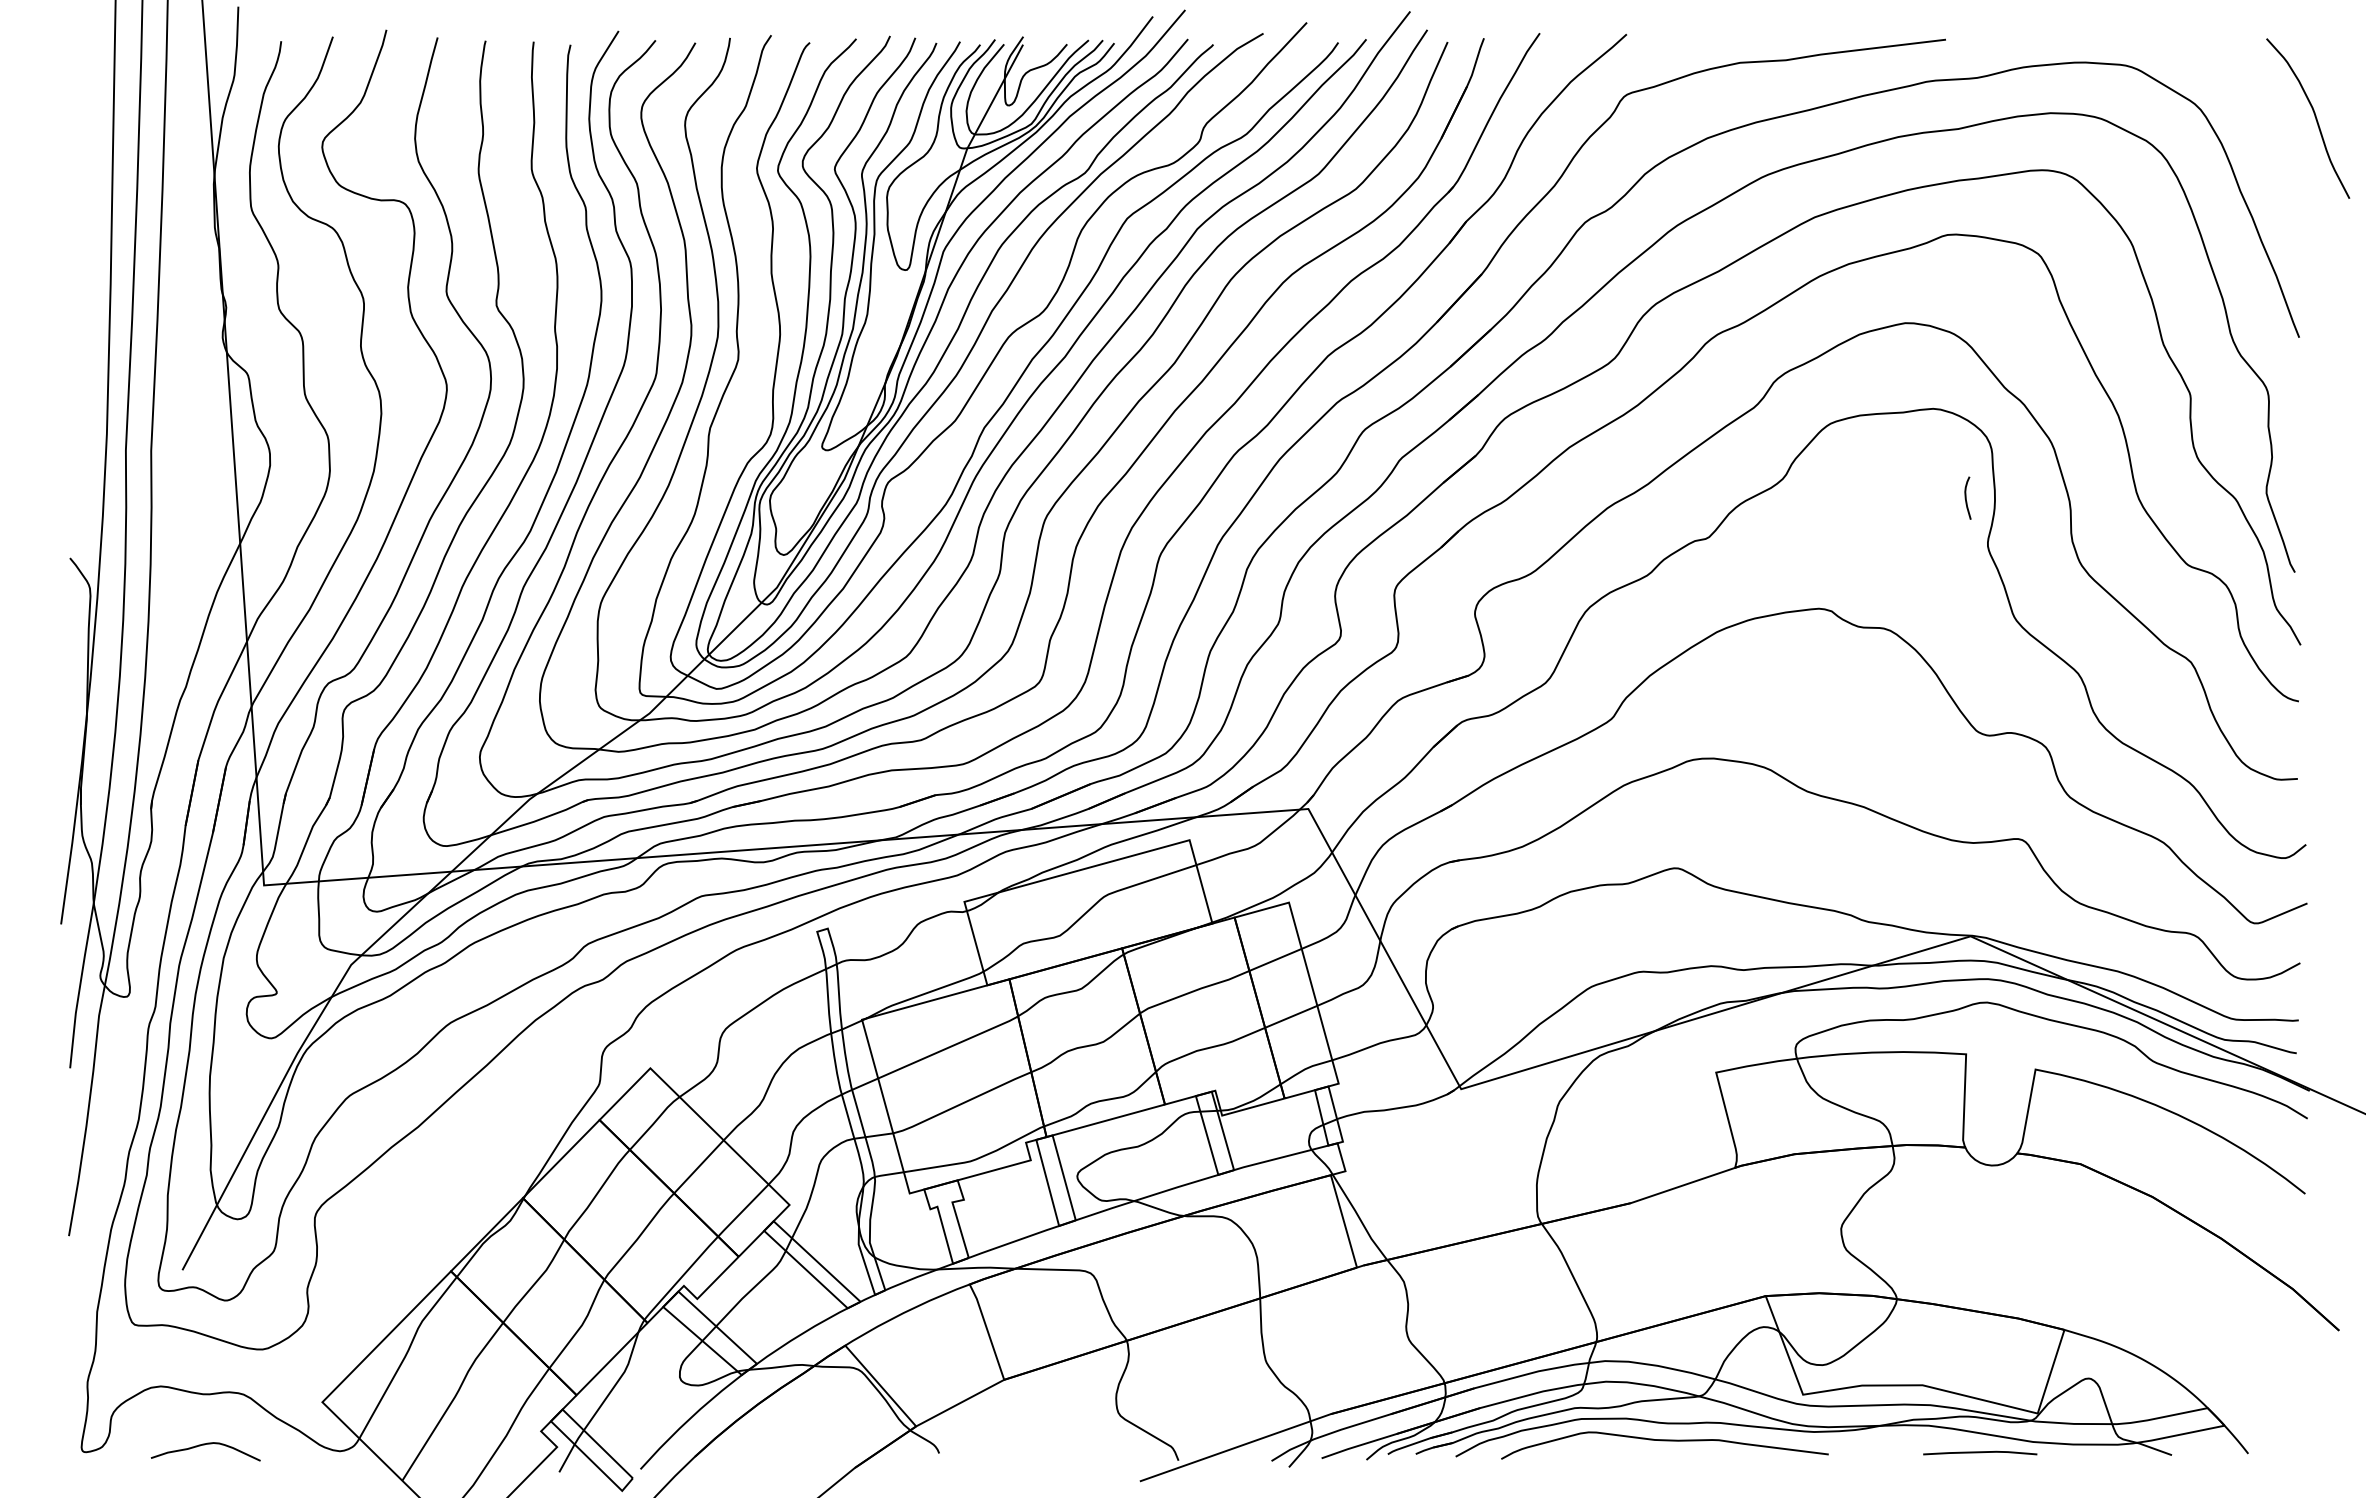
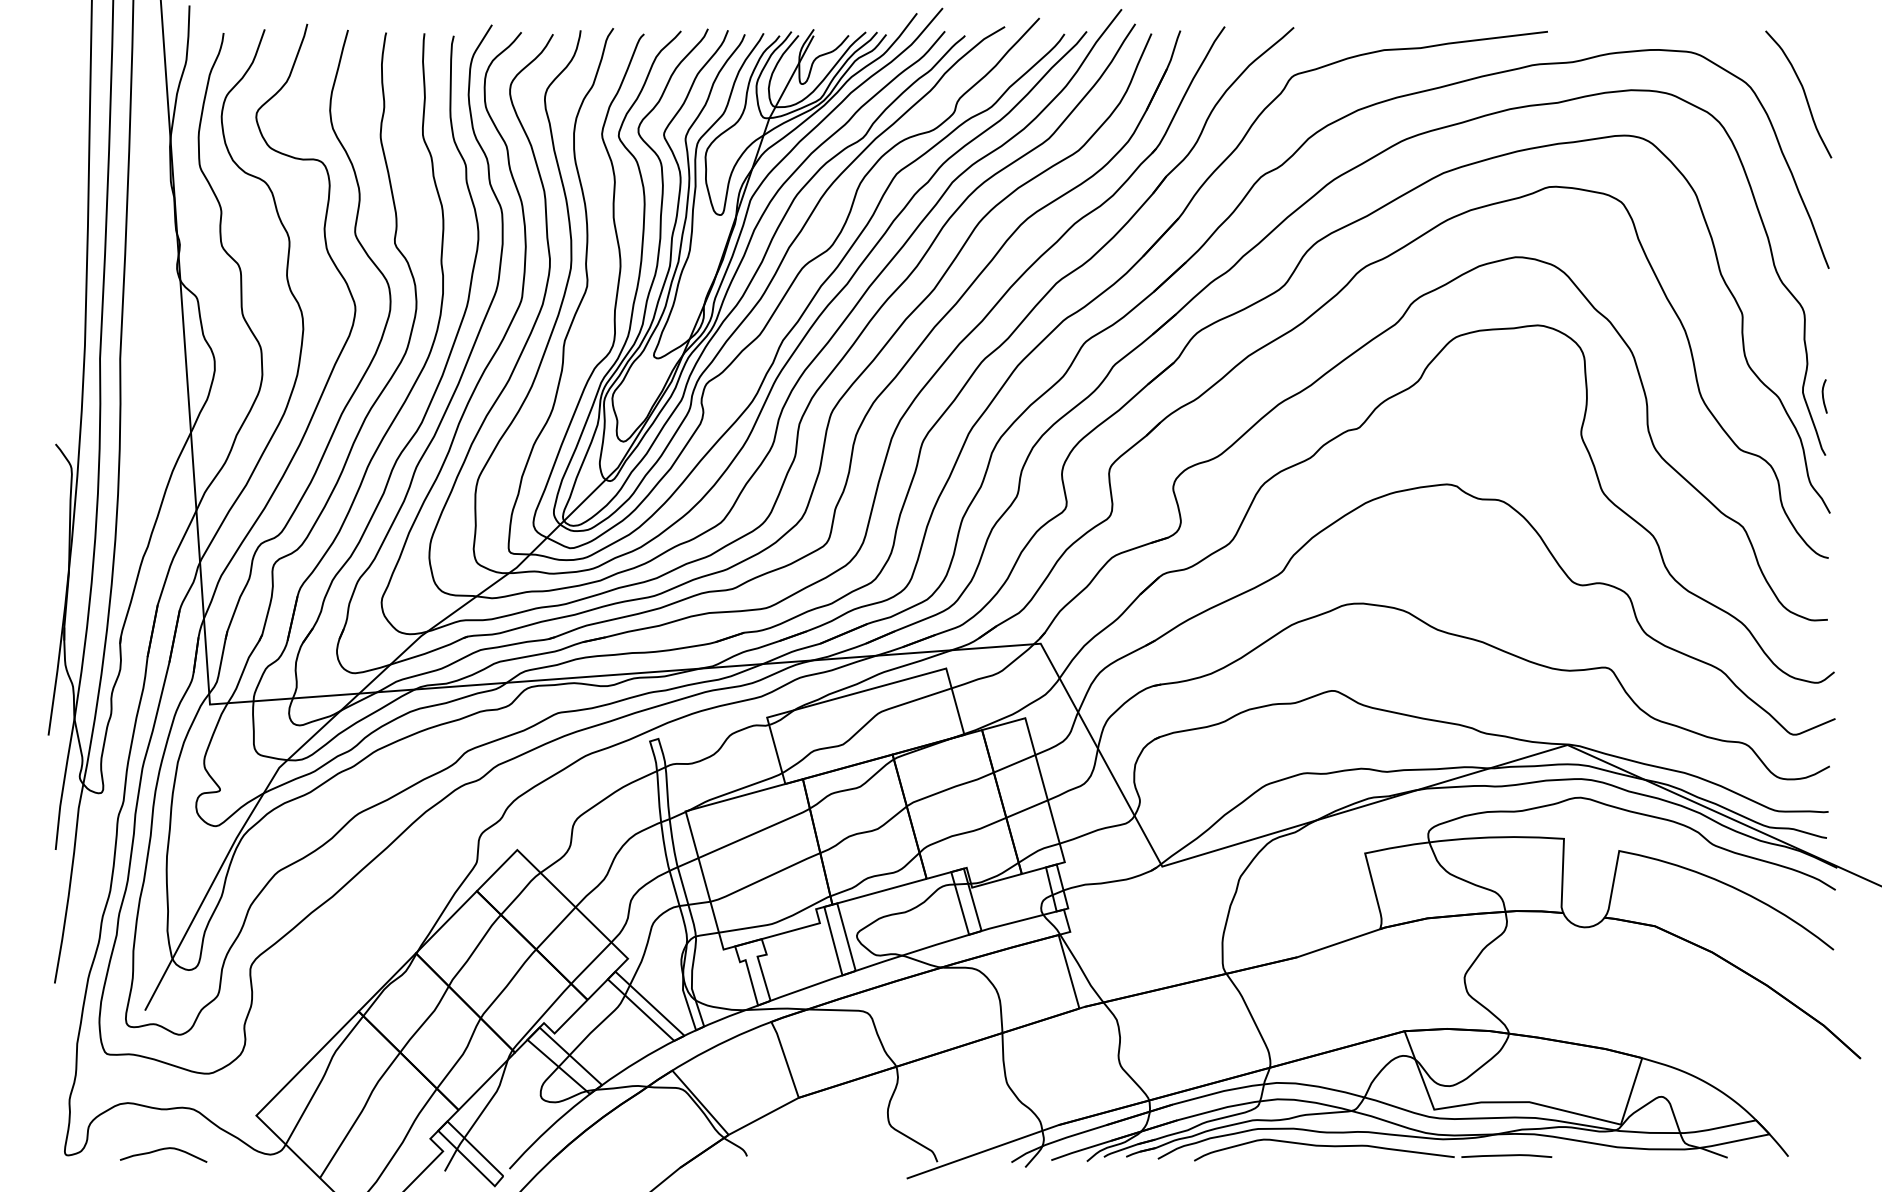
curve: (2314, 116) -> (1803, 92), moved
curve: (1966, 497) -> (1823, 395), moved
line: (1980, 1452) -> (1506, 1155), moved

